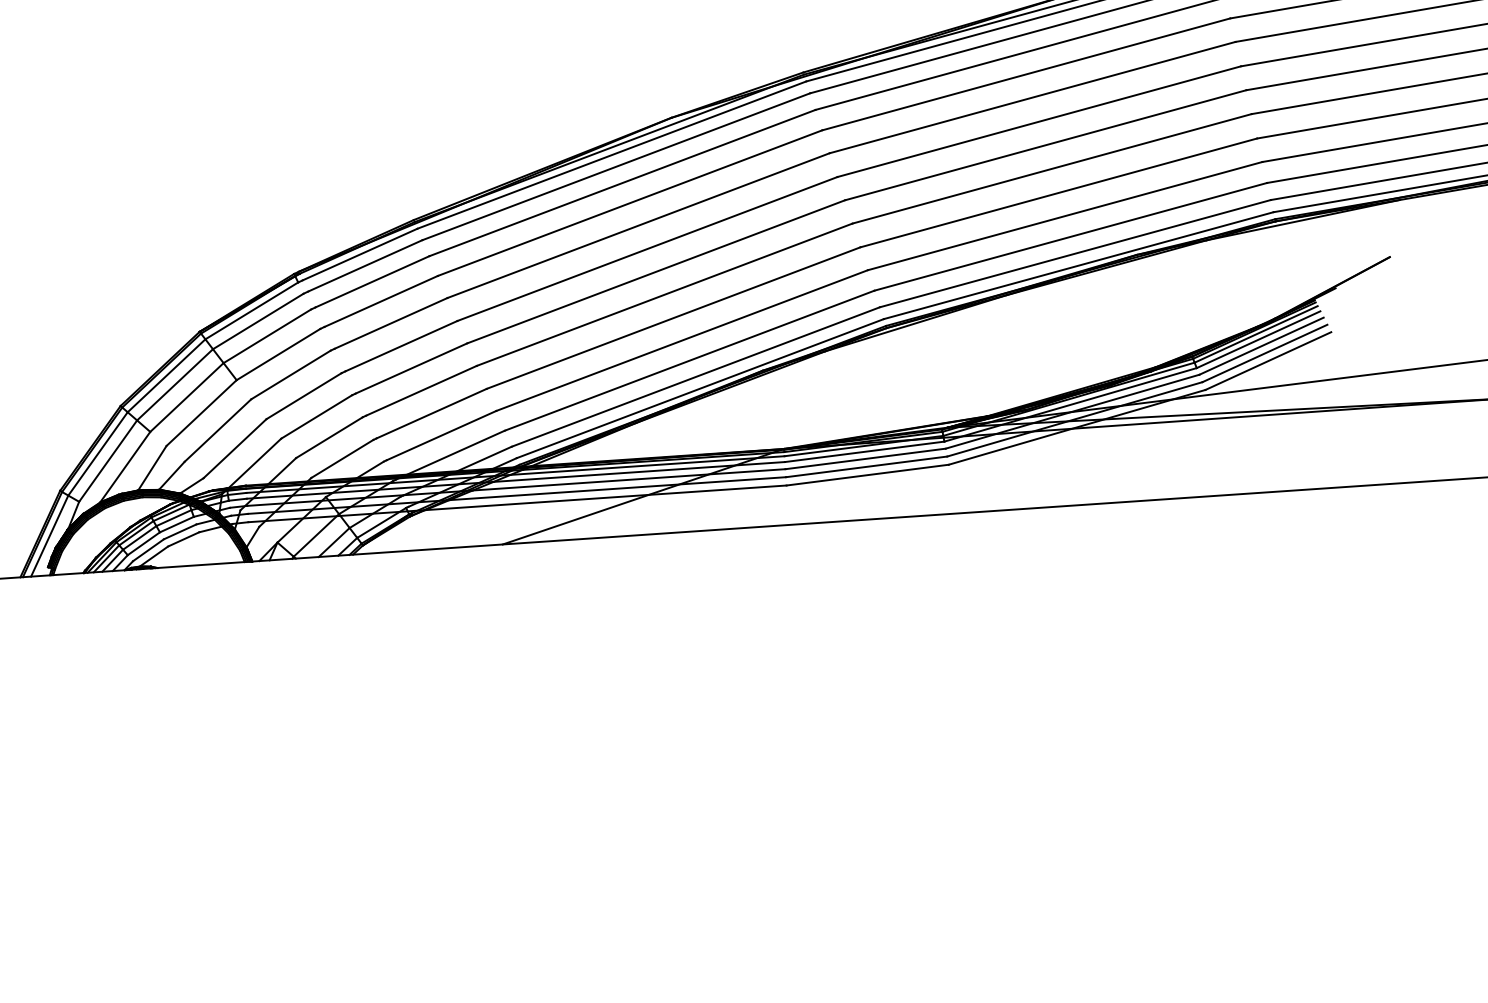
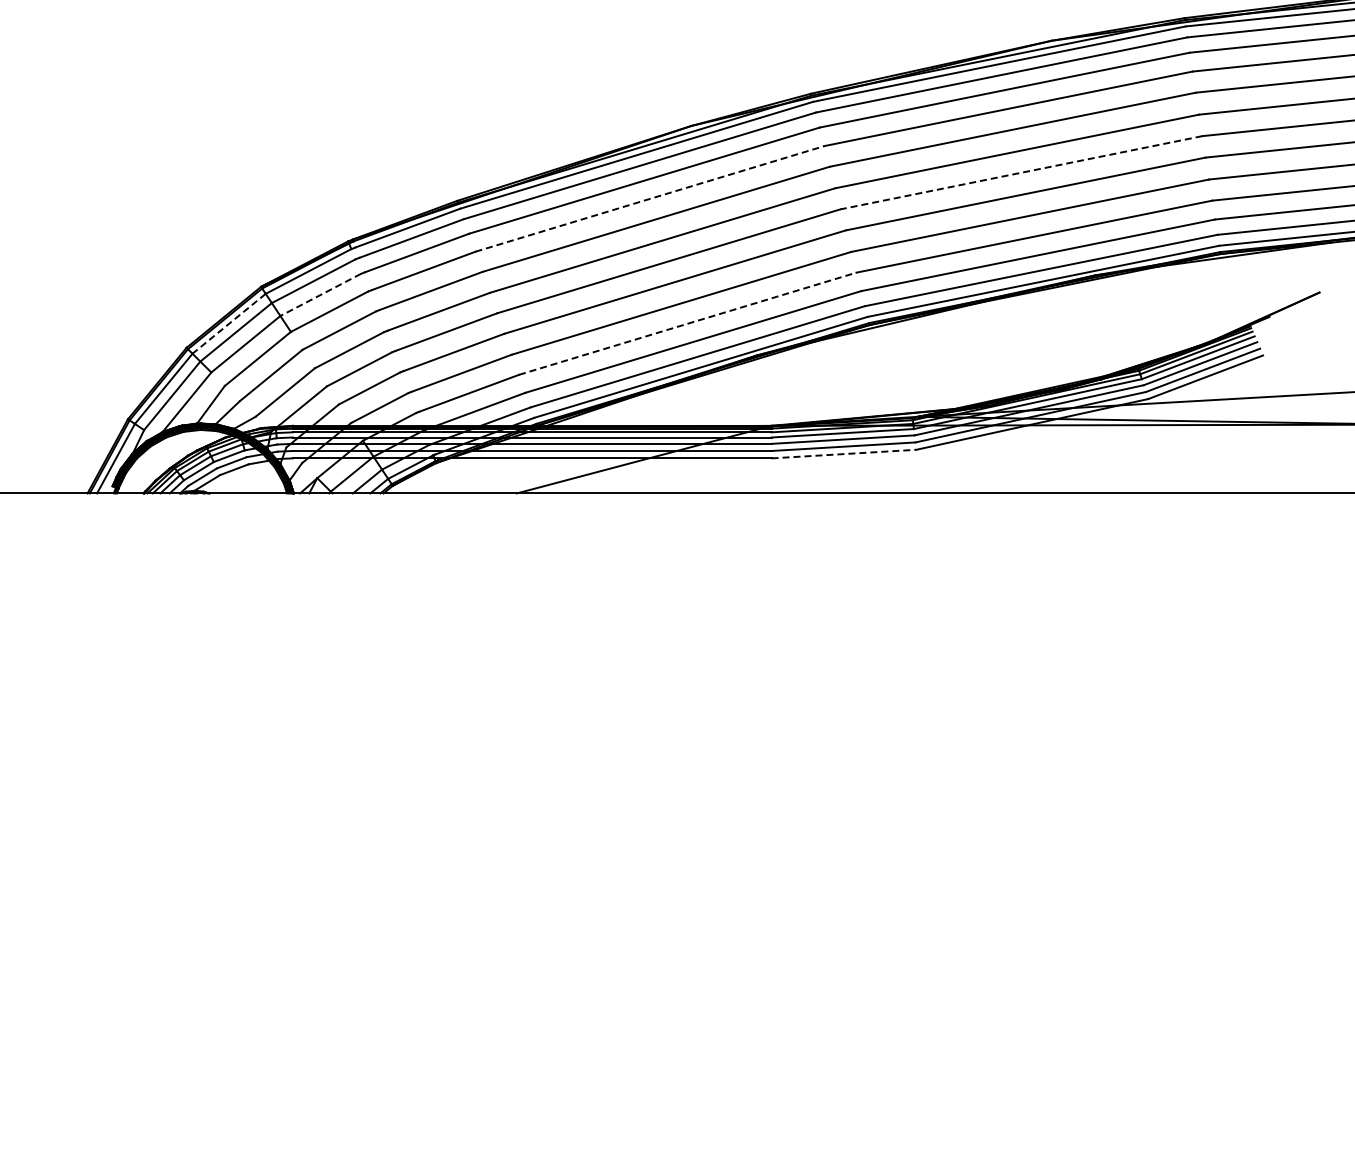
line: (1045, 144) -> (1021, 172), solid -> dashed
line: (630, 202) -> (650, 198), solid -> dashed
line: (267, 335) -> (320, 294), solid -> dashed
line: (682, 340) -> (688, 323), solid -> dashed
line: (165, 376) -> (228, 324), solid -> dashed
line: (867, 475) -> (843, 454), solid -> dashed

